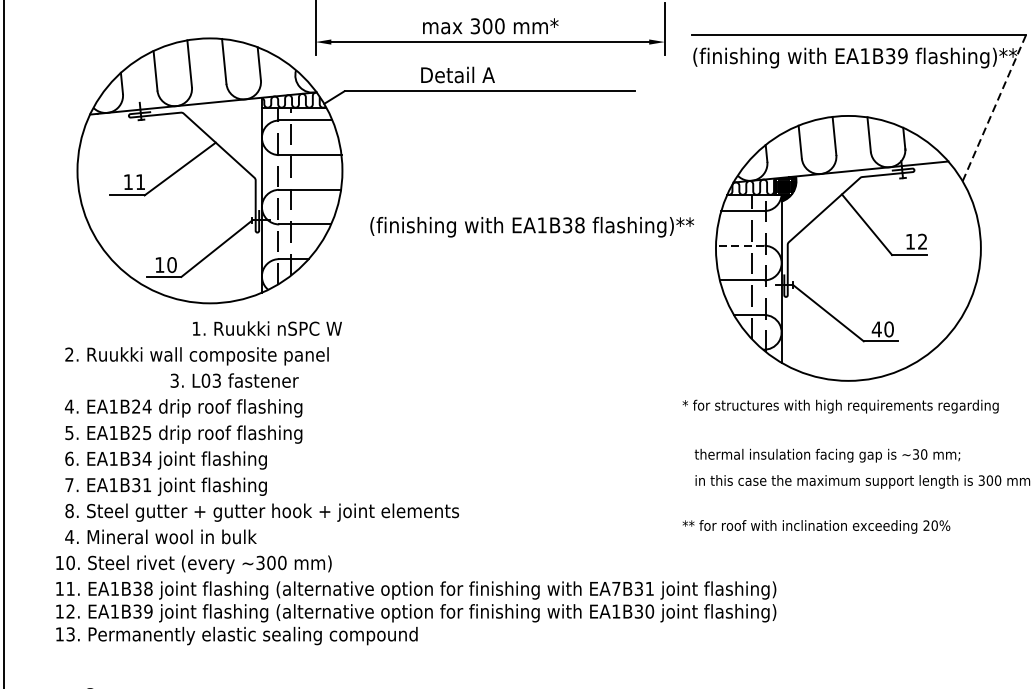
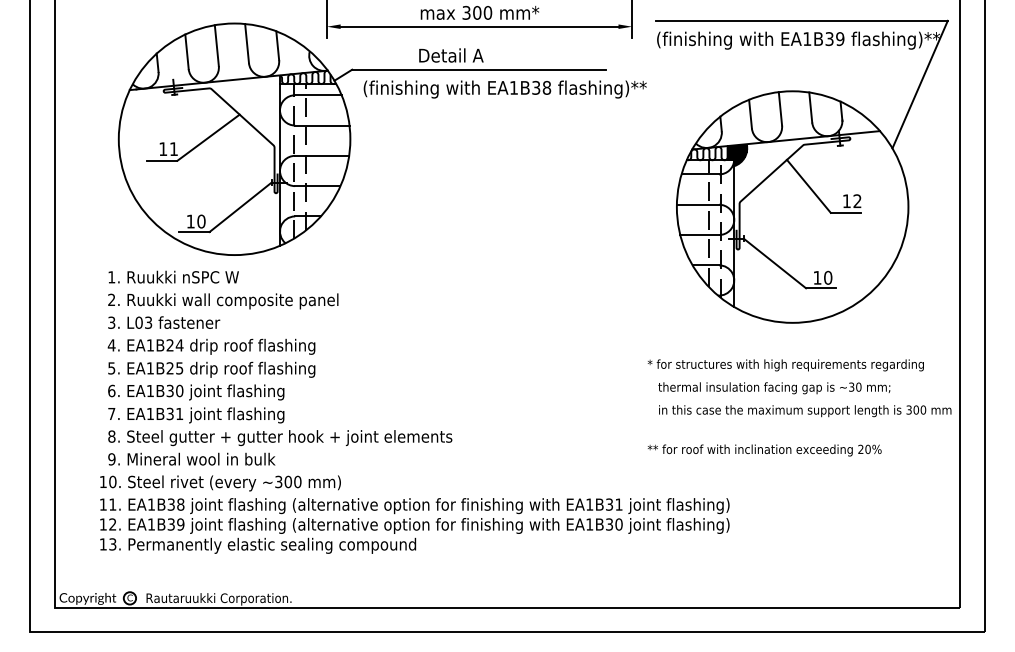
line: (994, 108) -> (920, 84), dashed -> solid
text: (531, 227) -> (504, 89), moved
line: (739, 245) -> (697, 204), dashed -> solid
text: (267, 327) -> (173, 276), moved
text: (876, 328) -> (817, 277), 40 -> 10
text: (235, 380) -> (164, 322), moved
text: (840, 406) -> (785, 365), moved
text: (146, 458) -> (179, 390), EA1B34 -> EA1B30
text: (69, 537) -> (111, 459), 4. -> 9.
text: (616, 588) -> (589, 504), EA7B31 -> EA1B31

